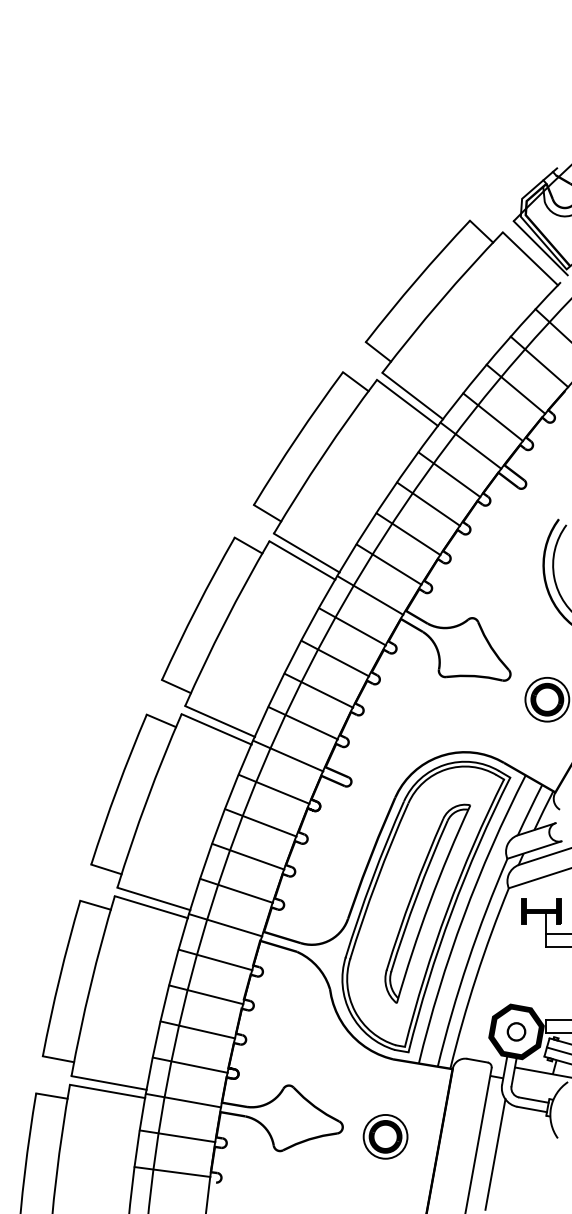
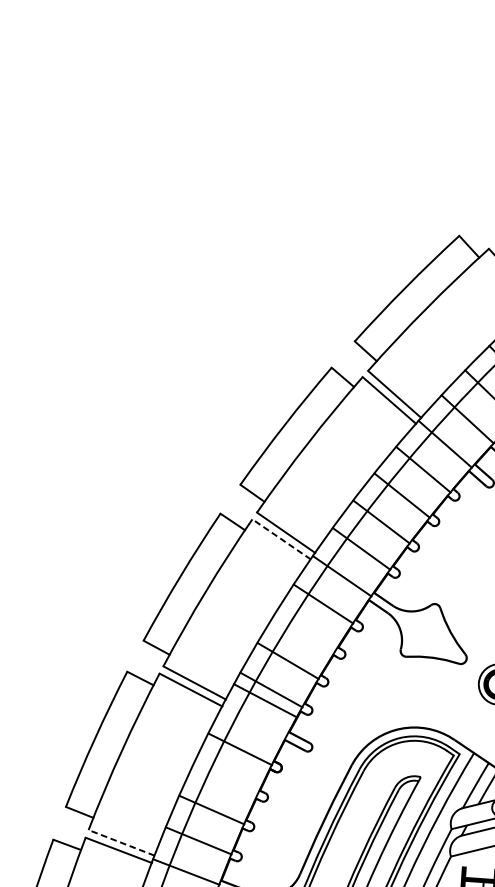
line: (302, 560) -> (281, 539), solid -> dashed
line: (335, 658) -> (305, 632), removed
line: (288, 755) -> (265, 700), moved
line: (260, 822) -> (225, 779), removed
line: (153, 898) -> (121, 842), solid -> dashed

